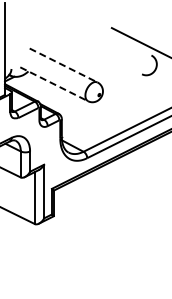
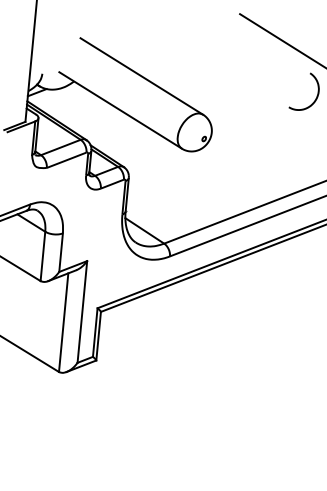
line: (63, 65) -> (141, 76), dashed -> solid
line: (54, 84) -> (121, 110), dashed -> solid

